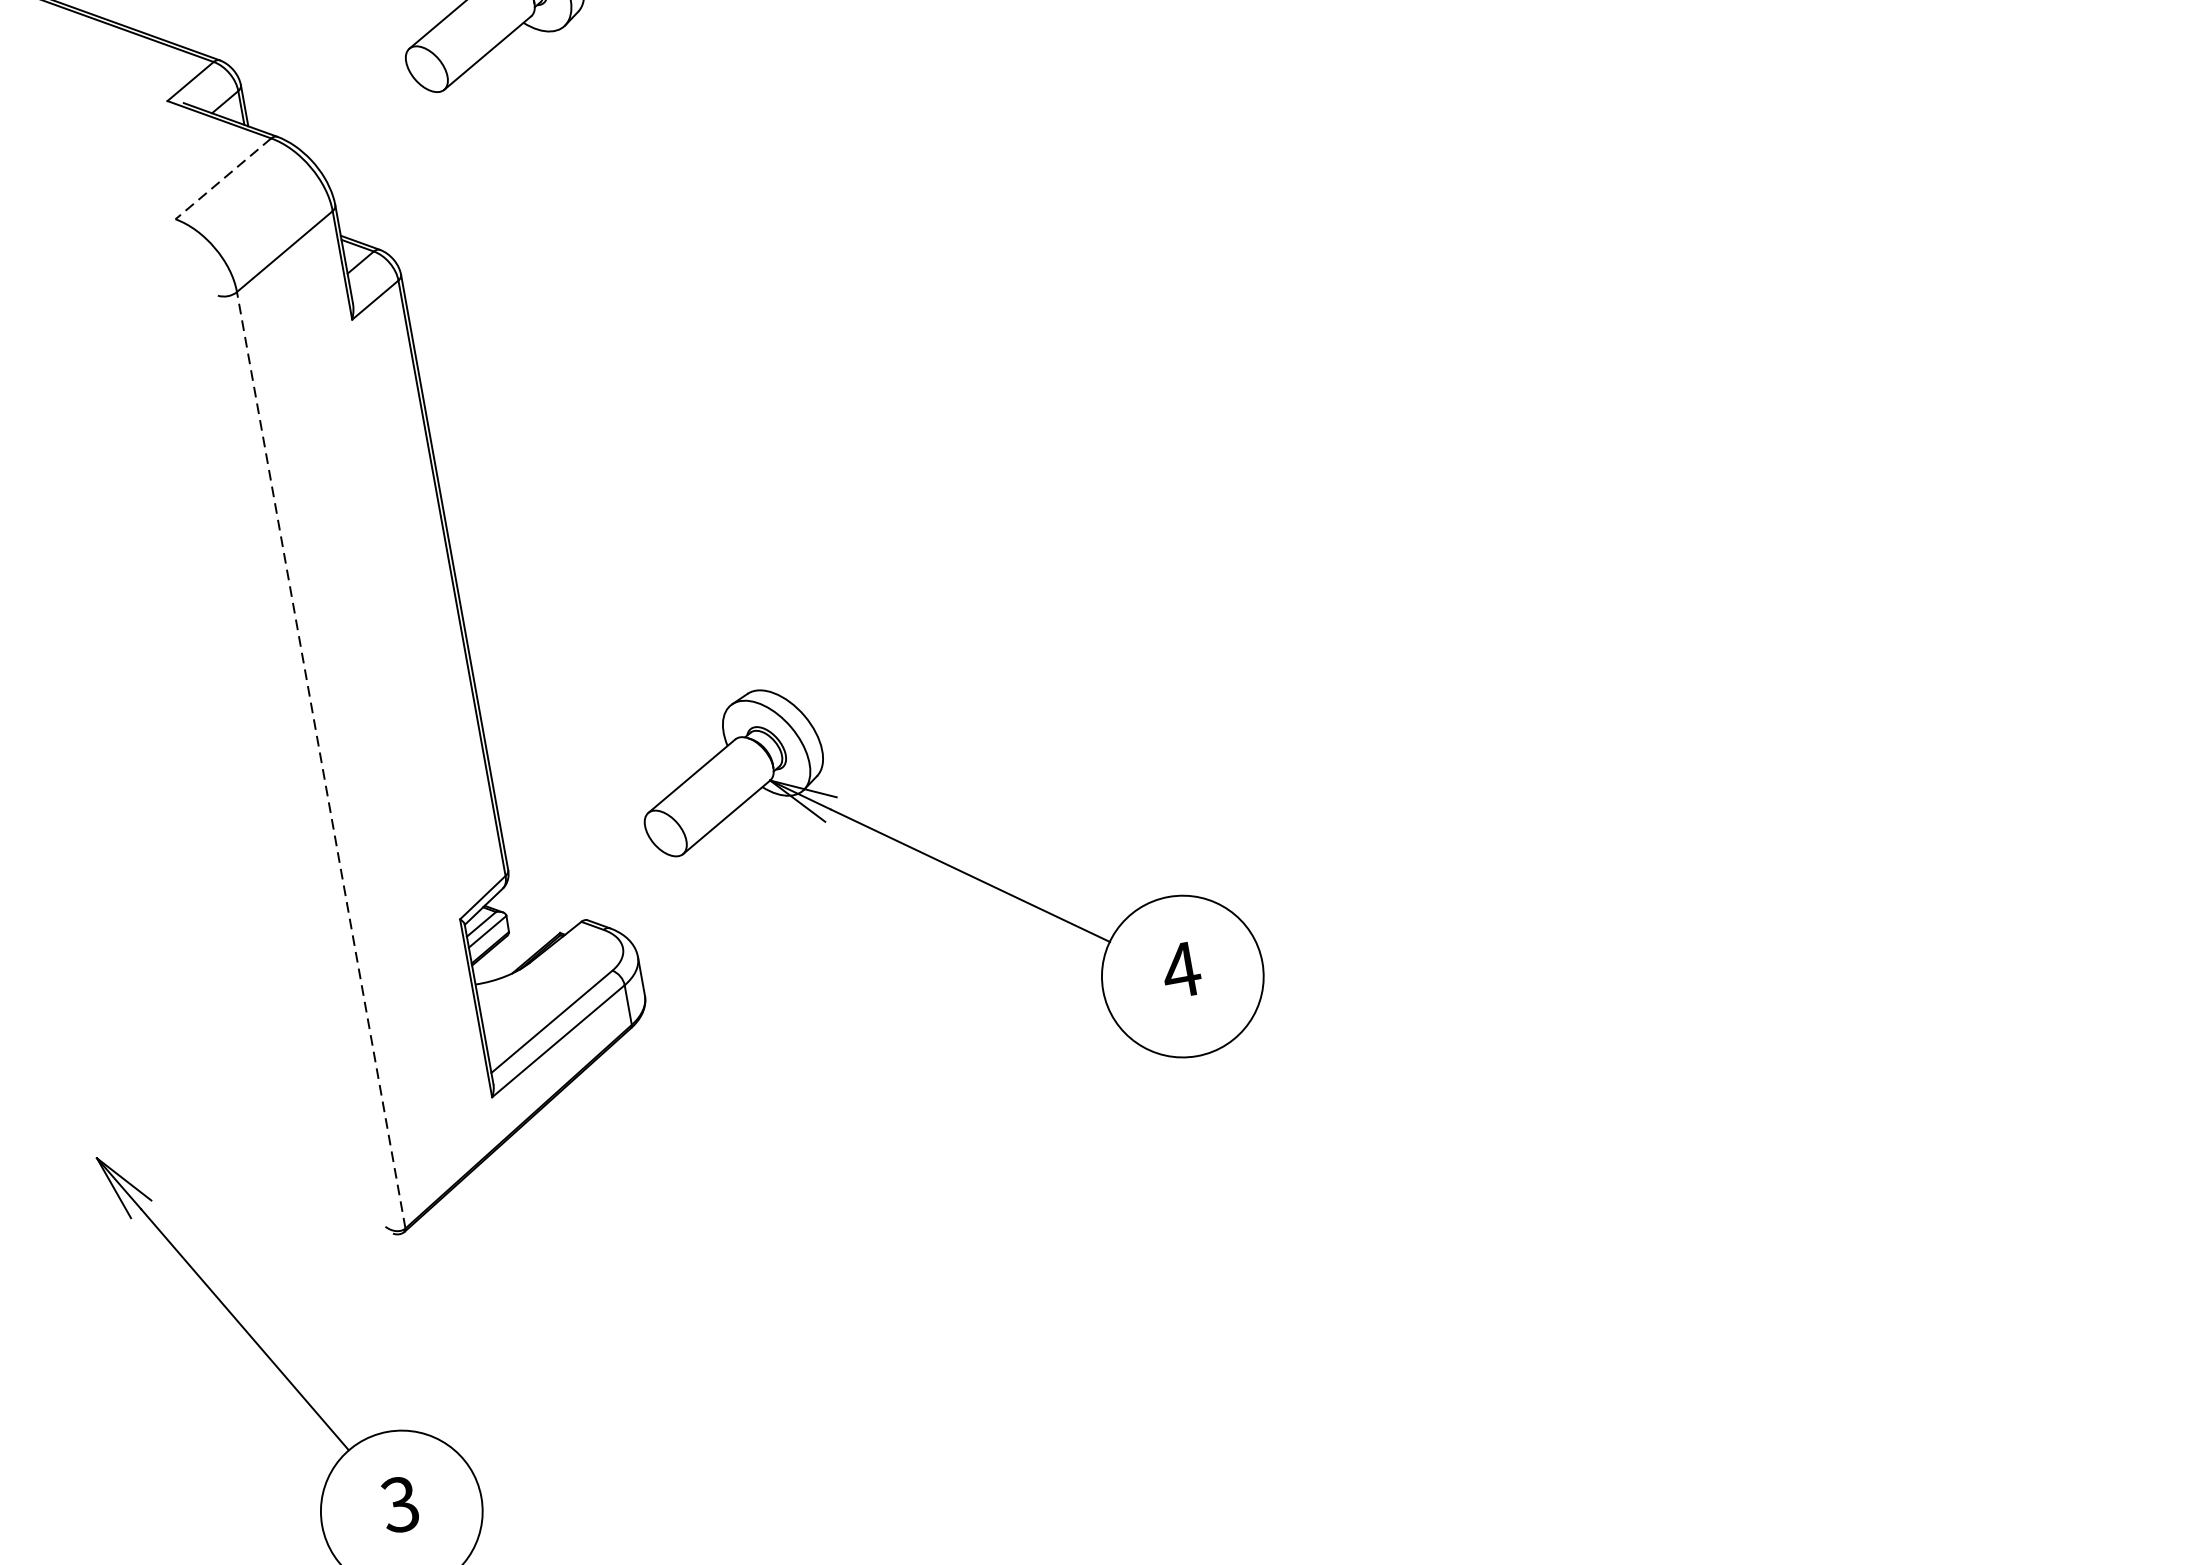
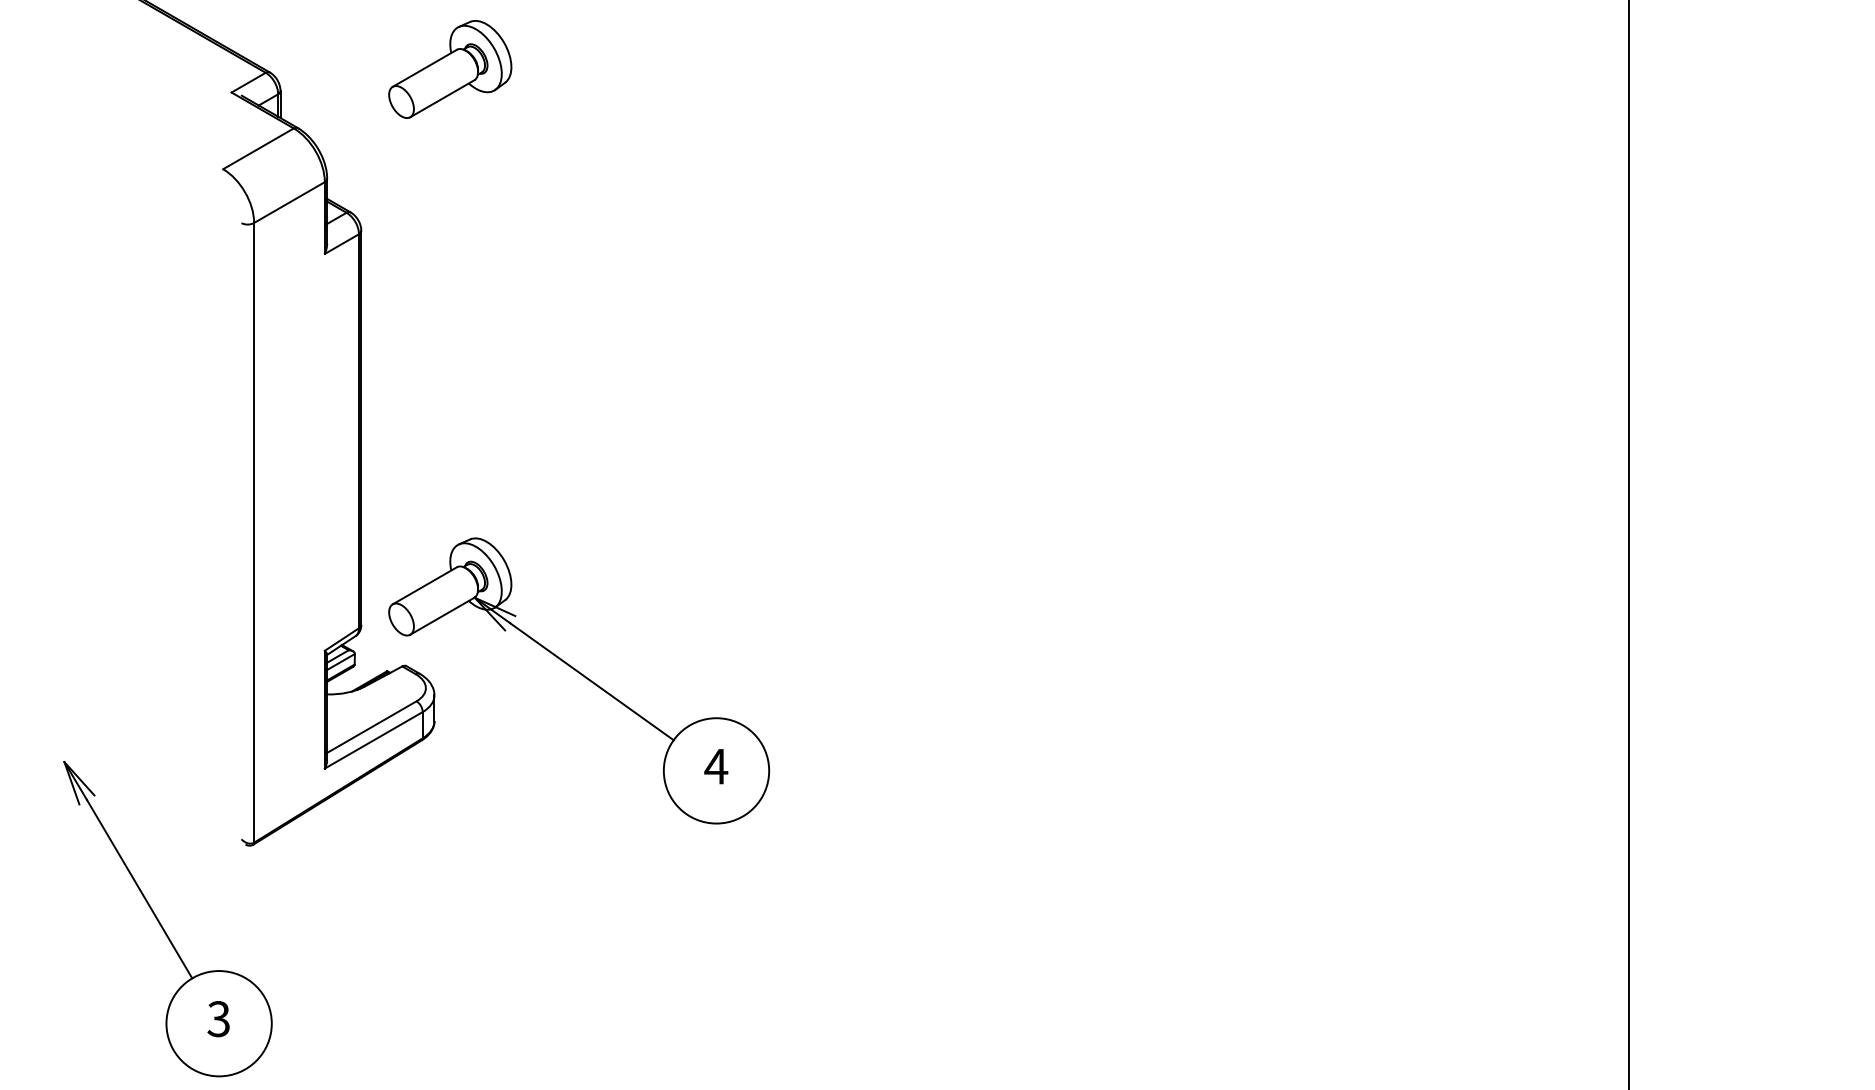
line: (223, 178) -> (258, 148), dashed -> solid
line: (321, 759) -> (254, 532), dashed -> solid
part: (951, 877) -> (579, 680), moved

